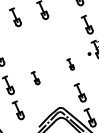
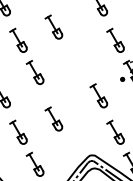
part: (24, 41) -> (34, 71), added
part: (70, 64) -> (98, 95), size x1.67
part: (35, 77) -> (53, 118), size x1.43

